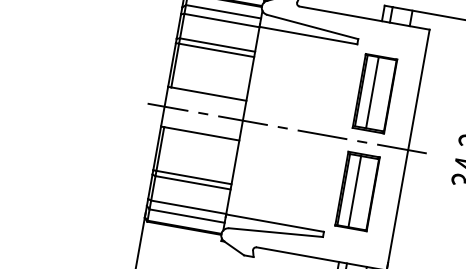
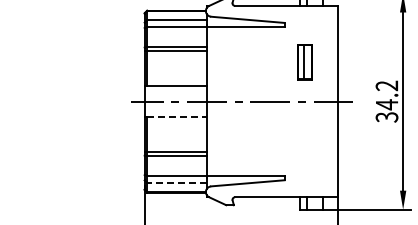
part: (374, 93) -> (304, 62), size x0.6
line: (202, 134) -> (177, 117), solid -> dashed
part: (356, 191) -> (304, 140), removed
line: (187, 215) -> (177, 182), solid -> dashed

